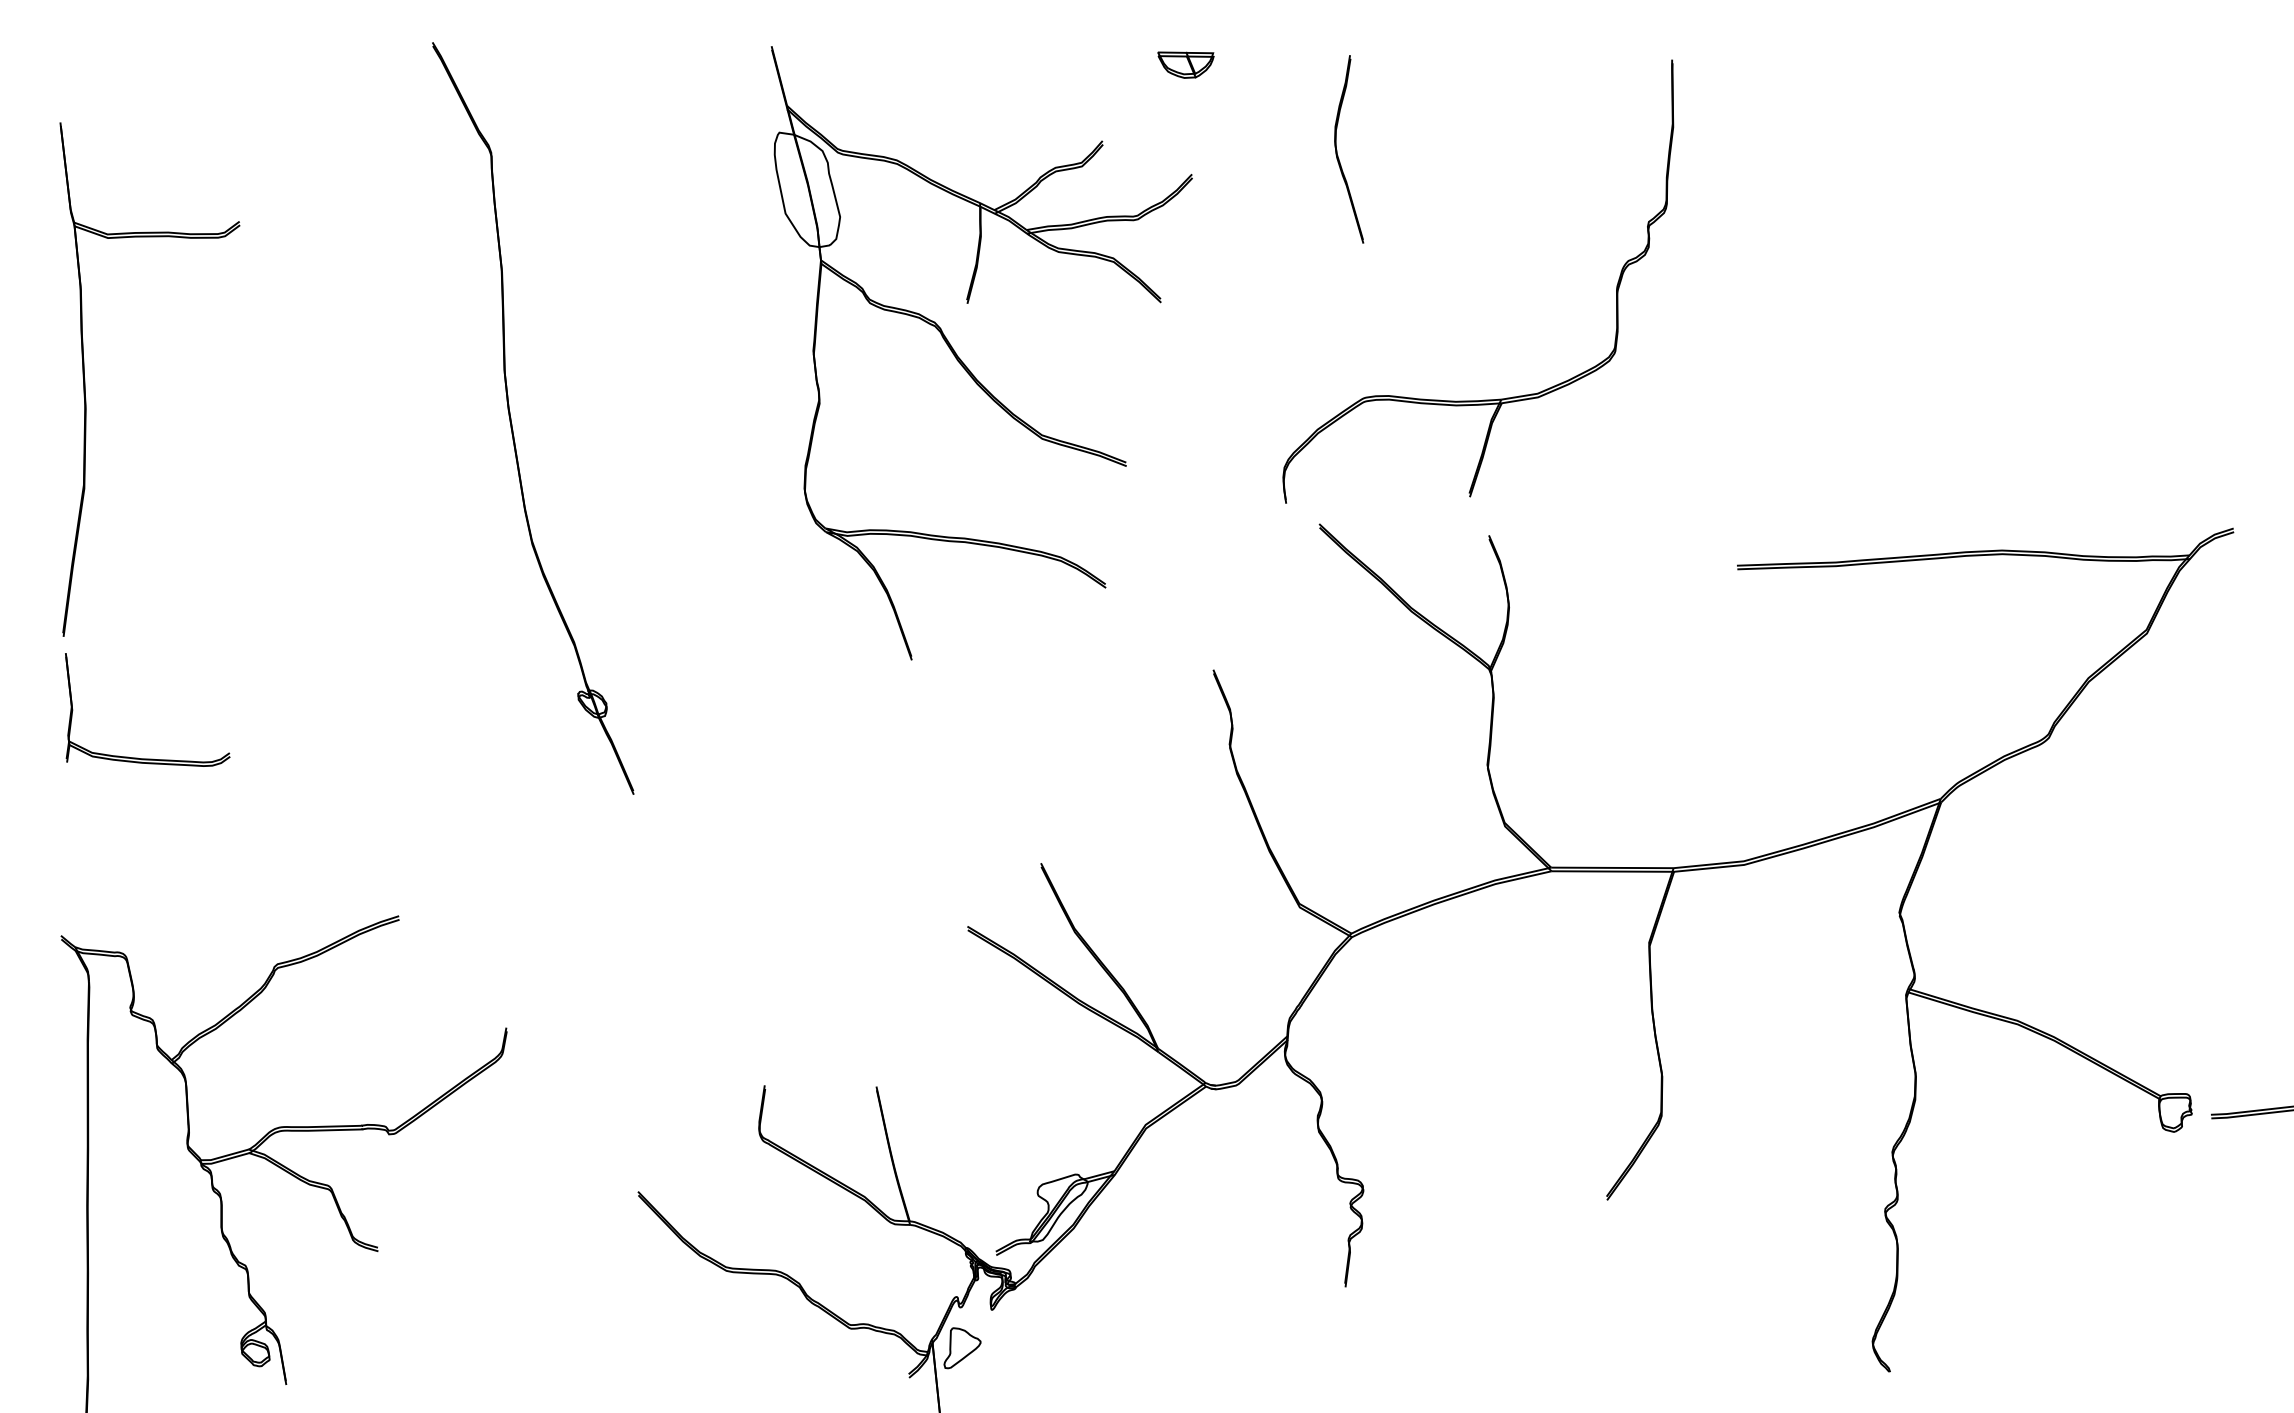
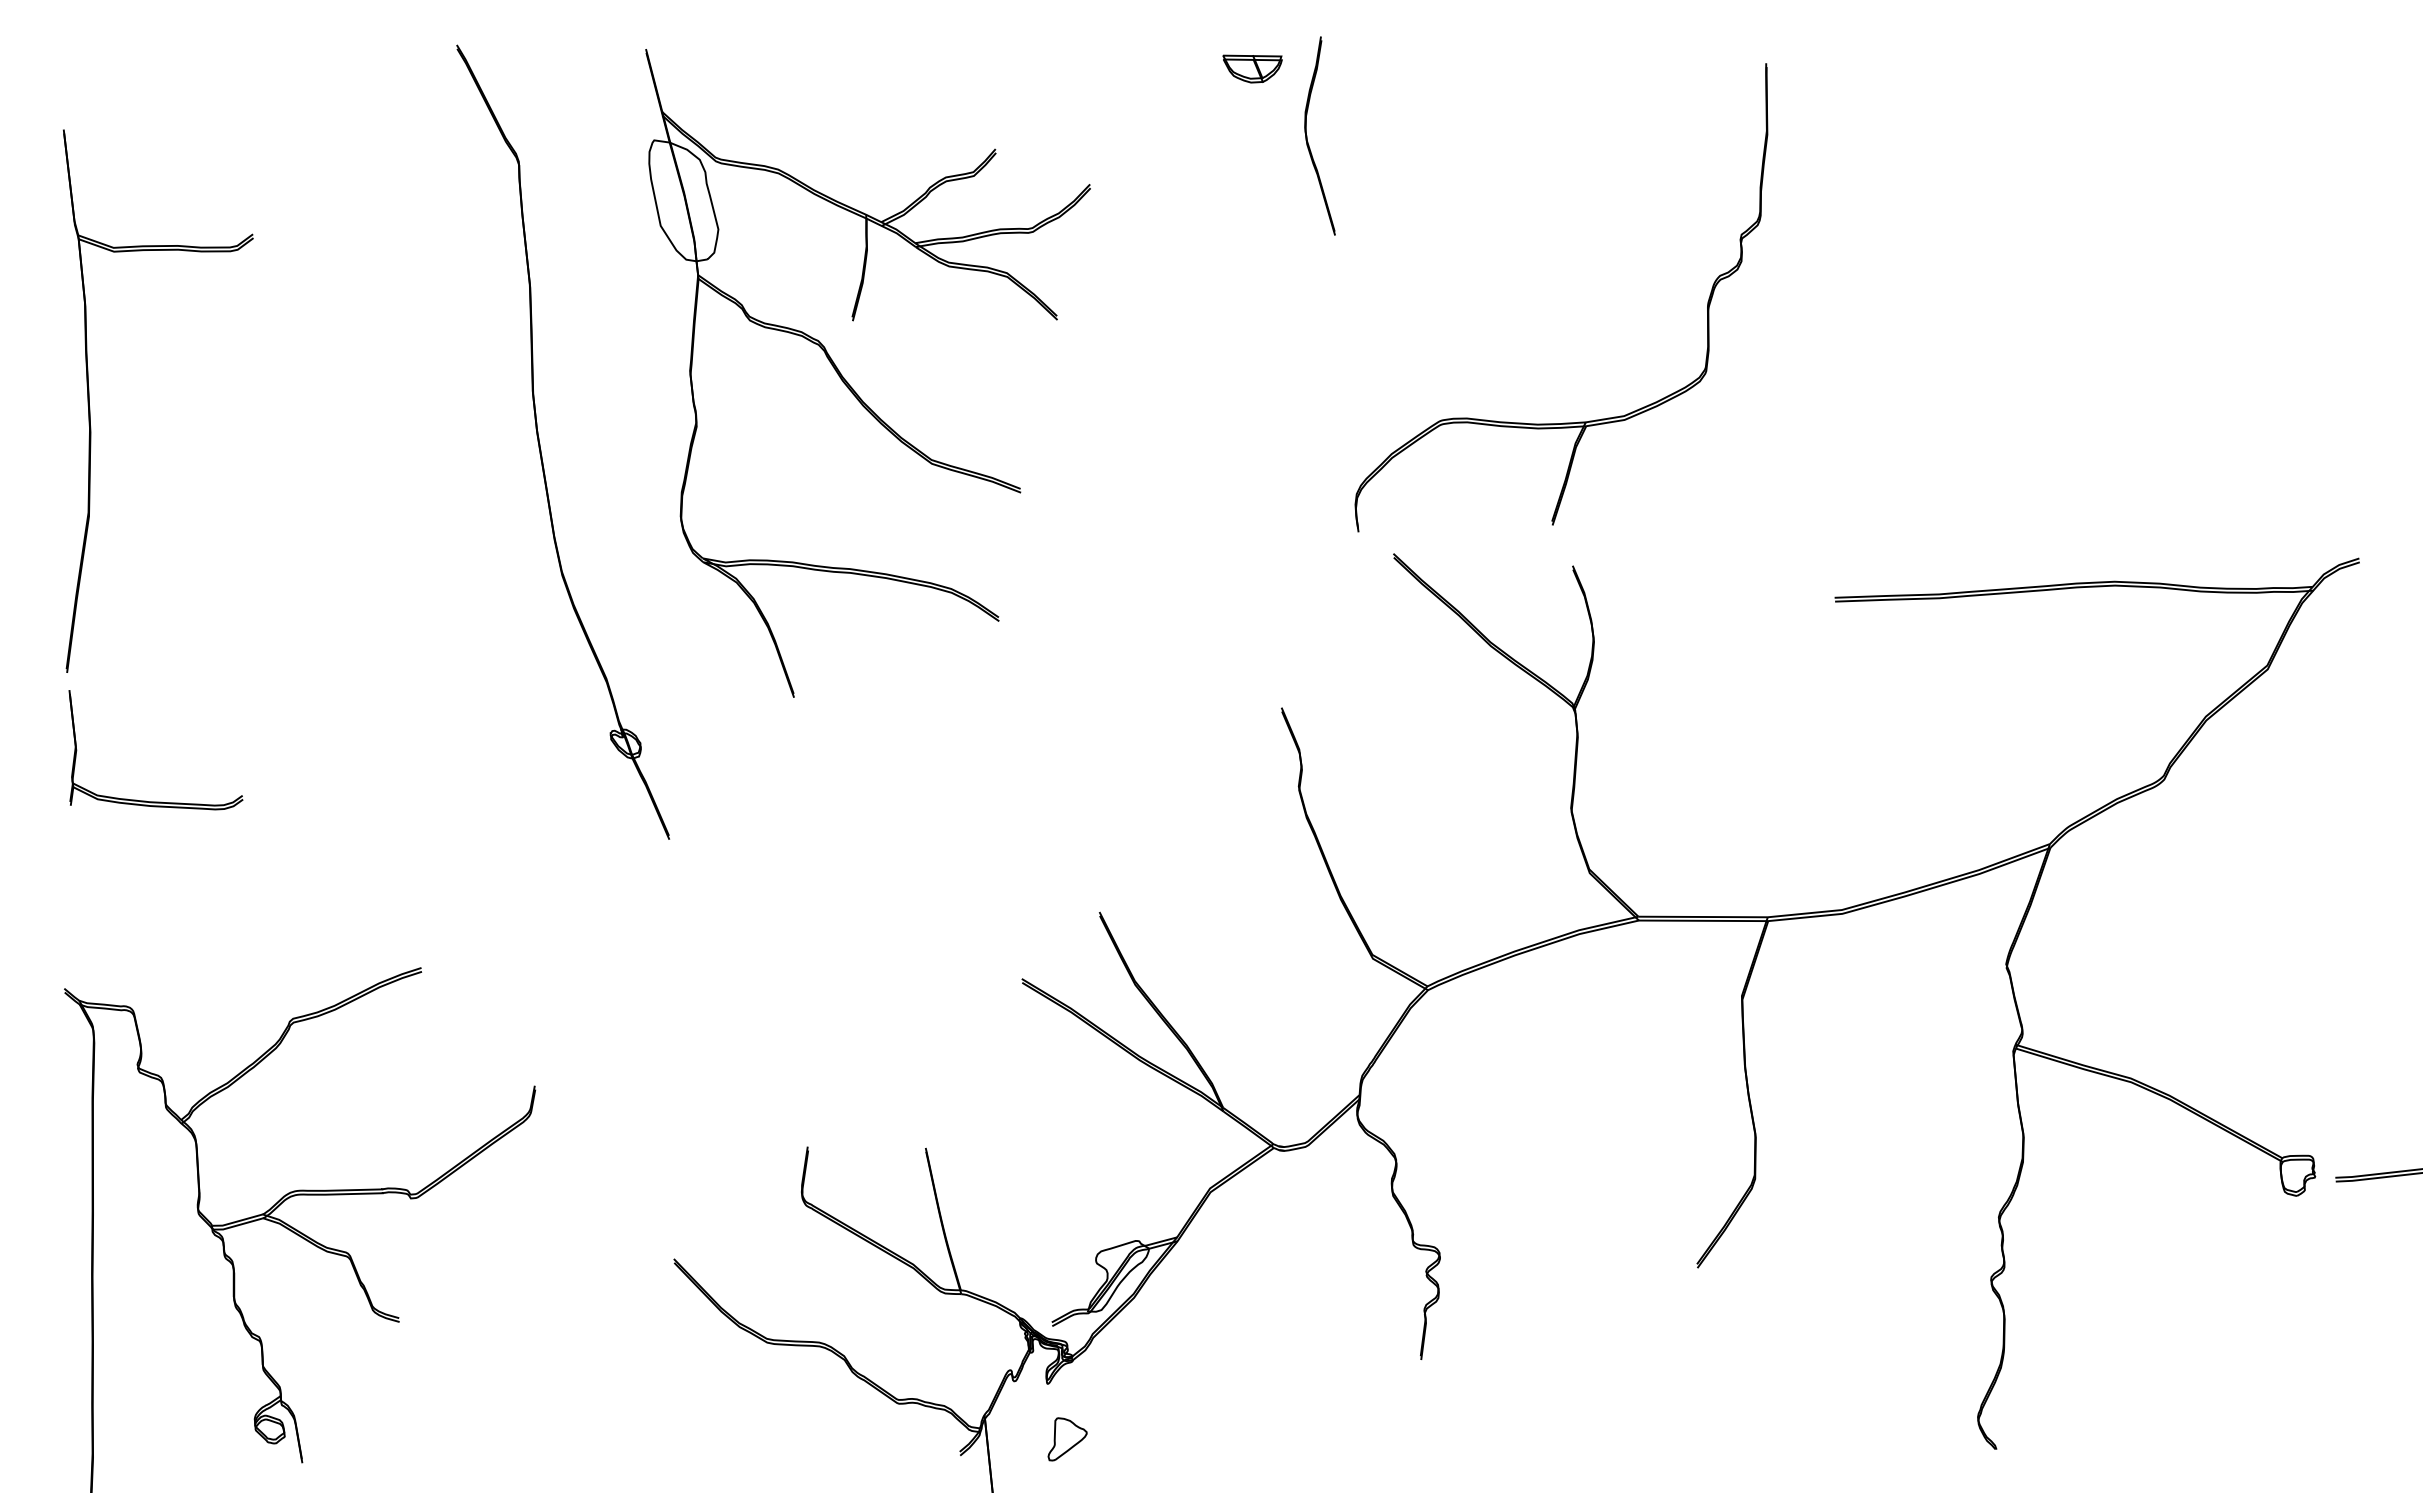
part: (1337, 148) -> (1307, 135), moved
part: (967, 366) -> (852, 387), moved
part: (962, 1348) -> (1067, 1439), moved

